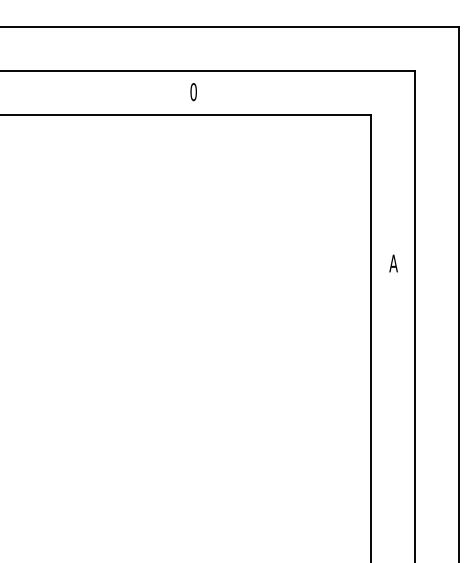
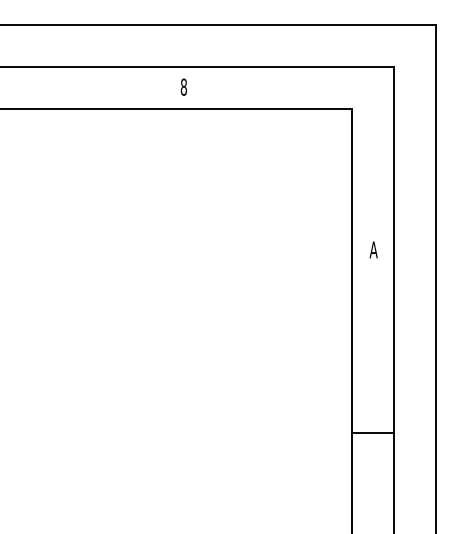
text: (193, 91) -> (183, 86), 0 -> 8
line: (392, 456) -> (372, 433), added

